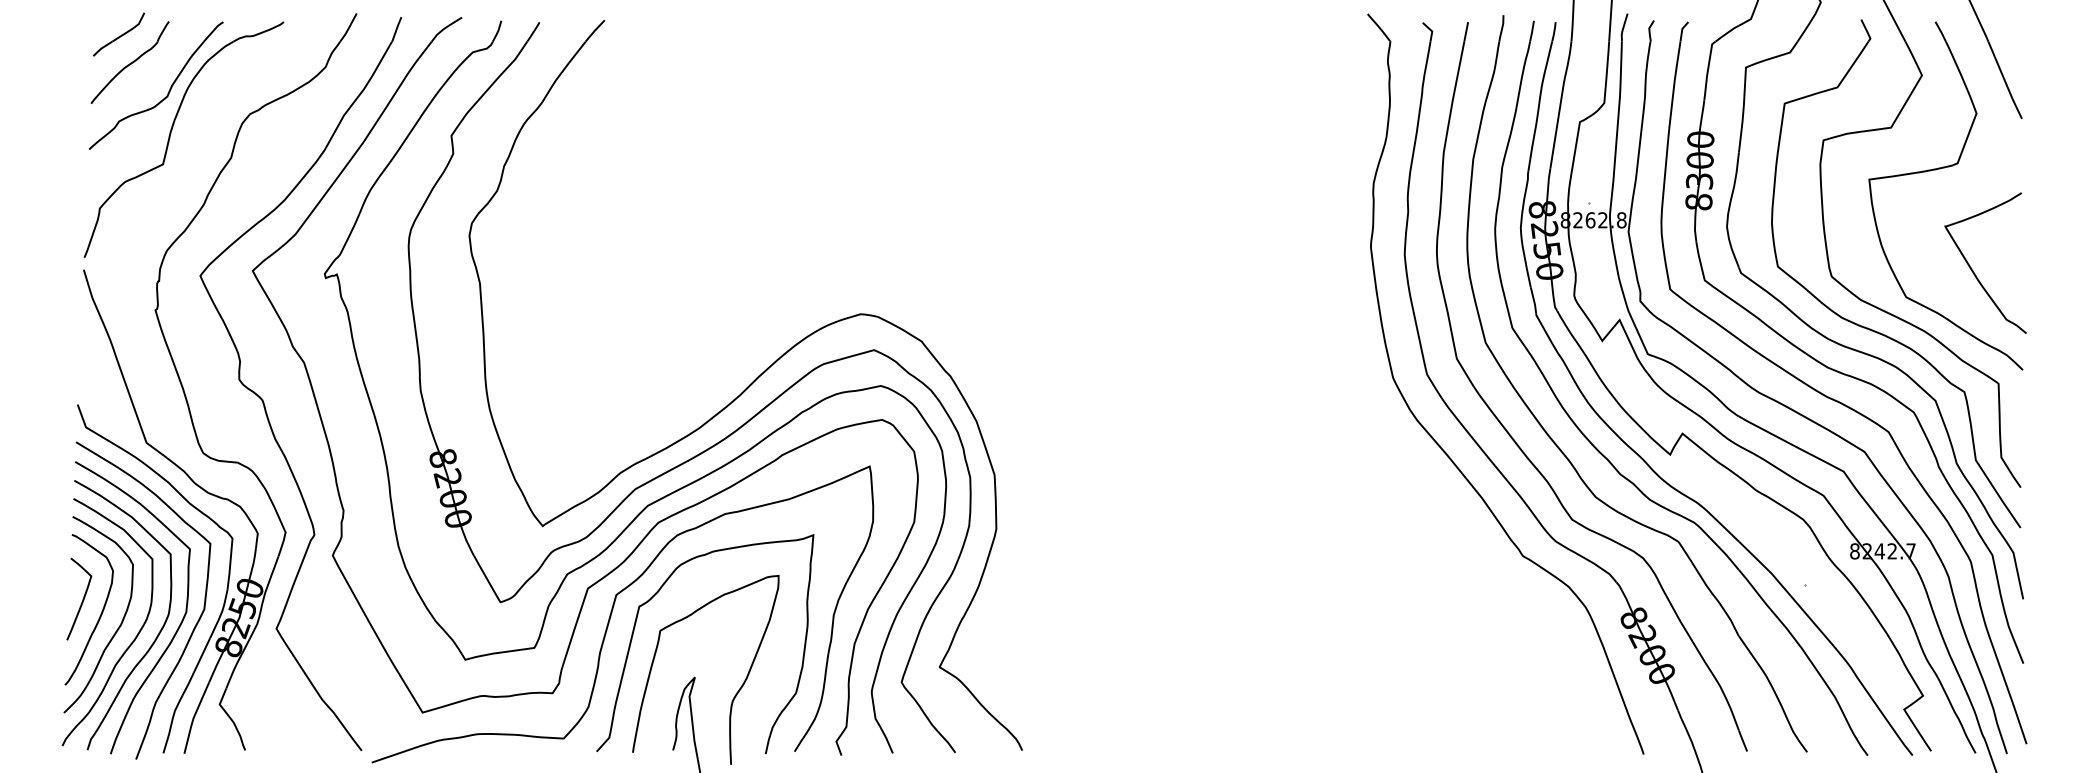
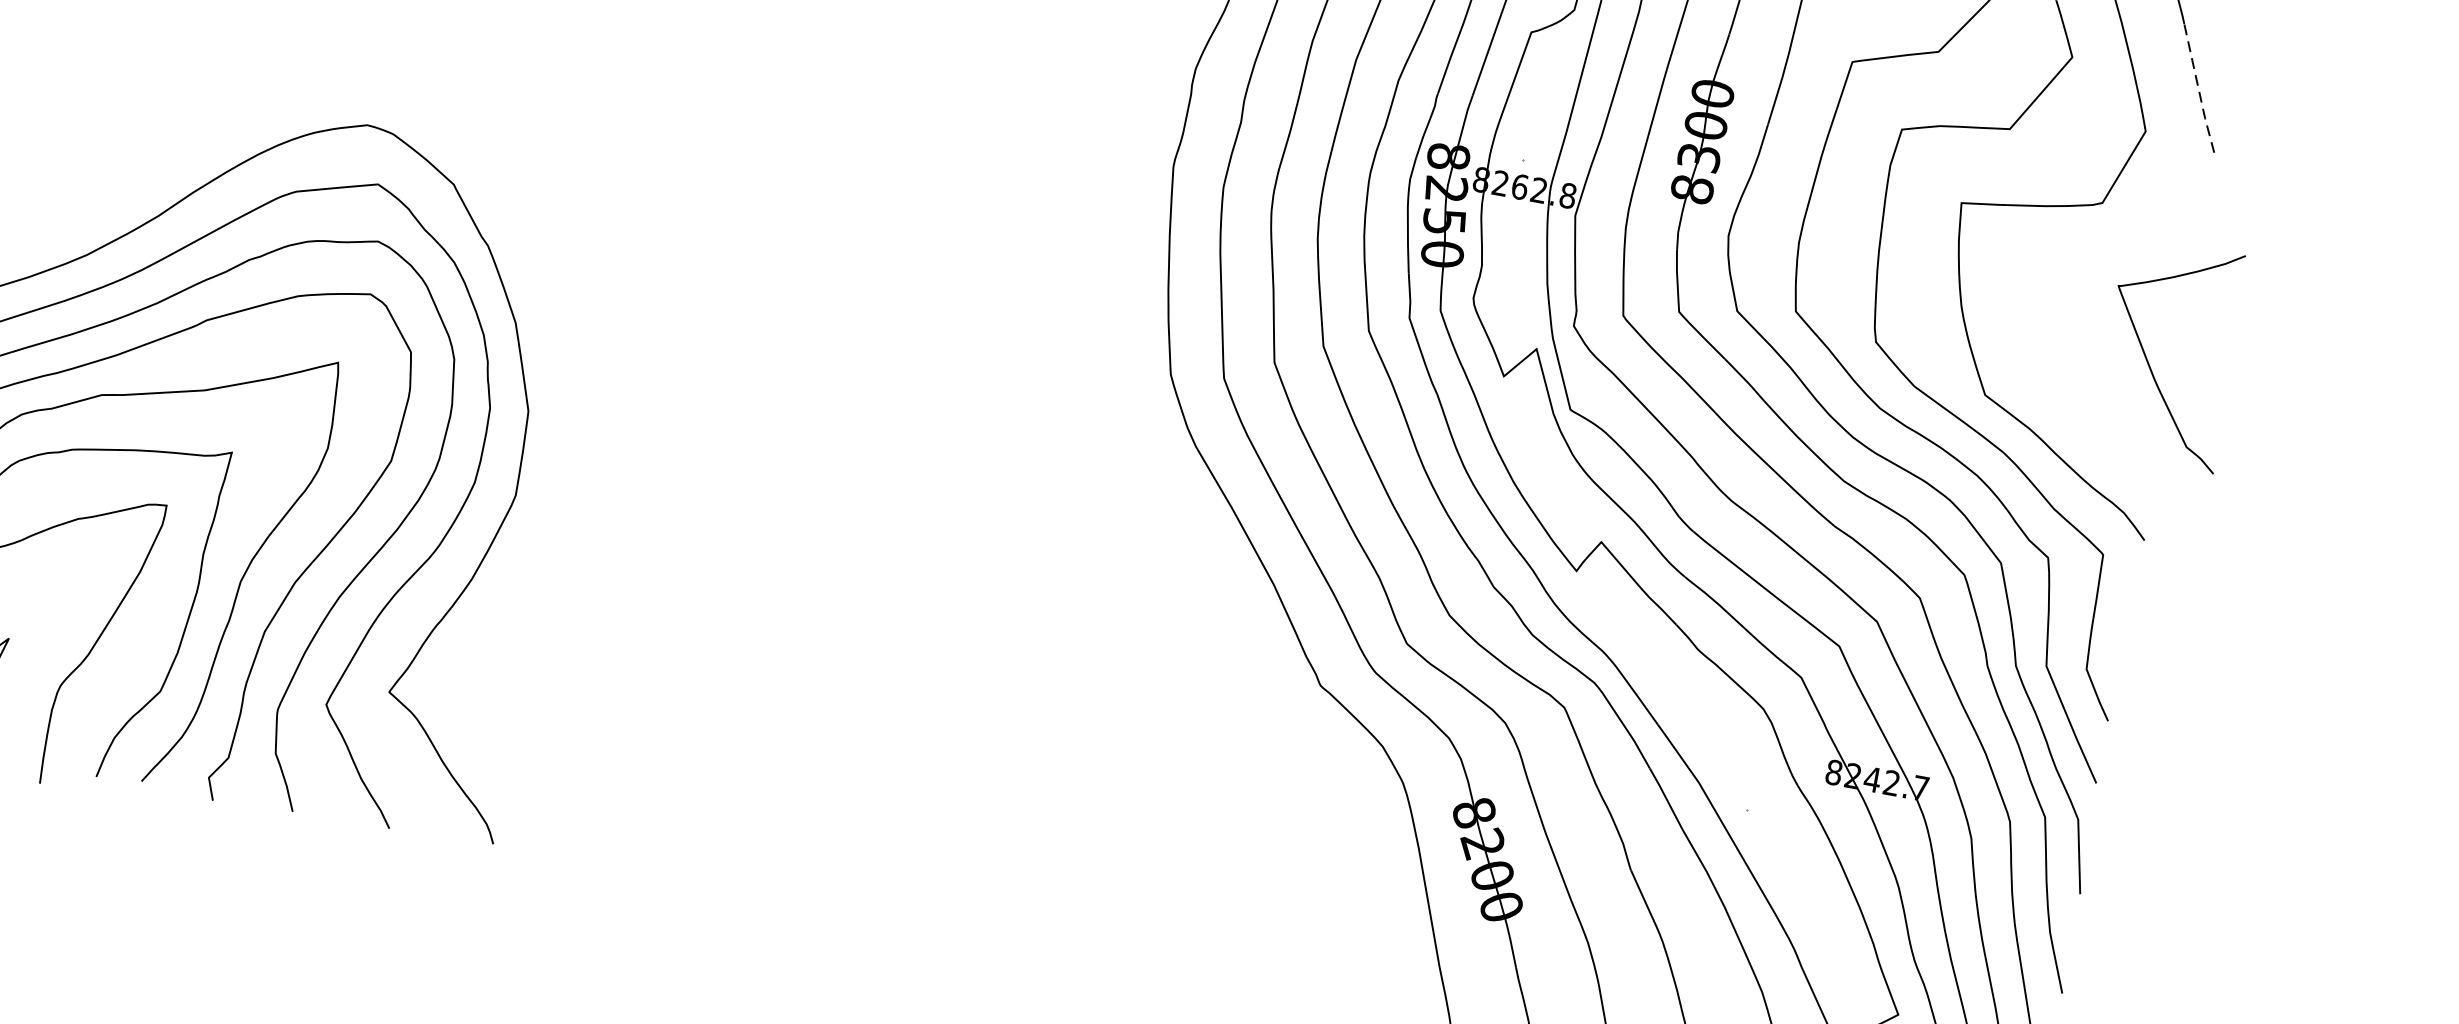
line: (2005, 82) -> (2199, 91), solid -> dashed
curve: (1973, 270) -> (2149, 361), moved

